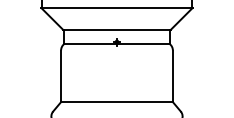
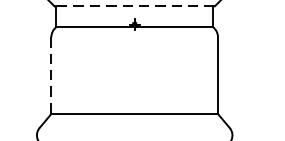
line: (117, 29) -> (135, 5), solid -> dashed
line: (61, 76) -> (52, 75), solid -> dashed

